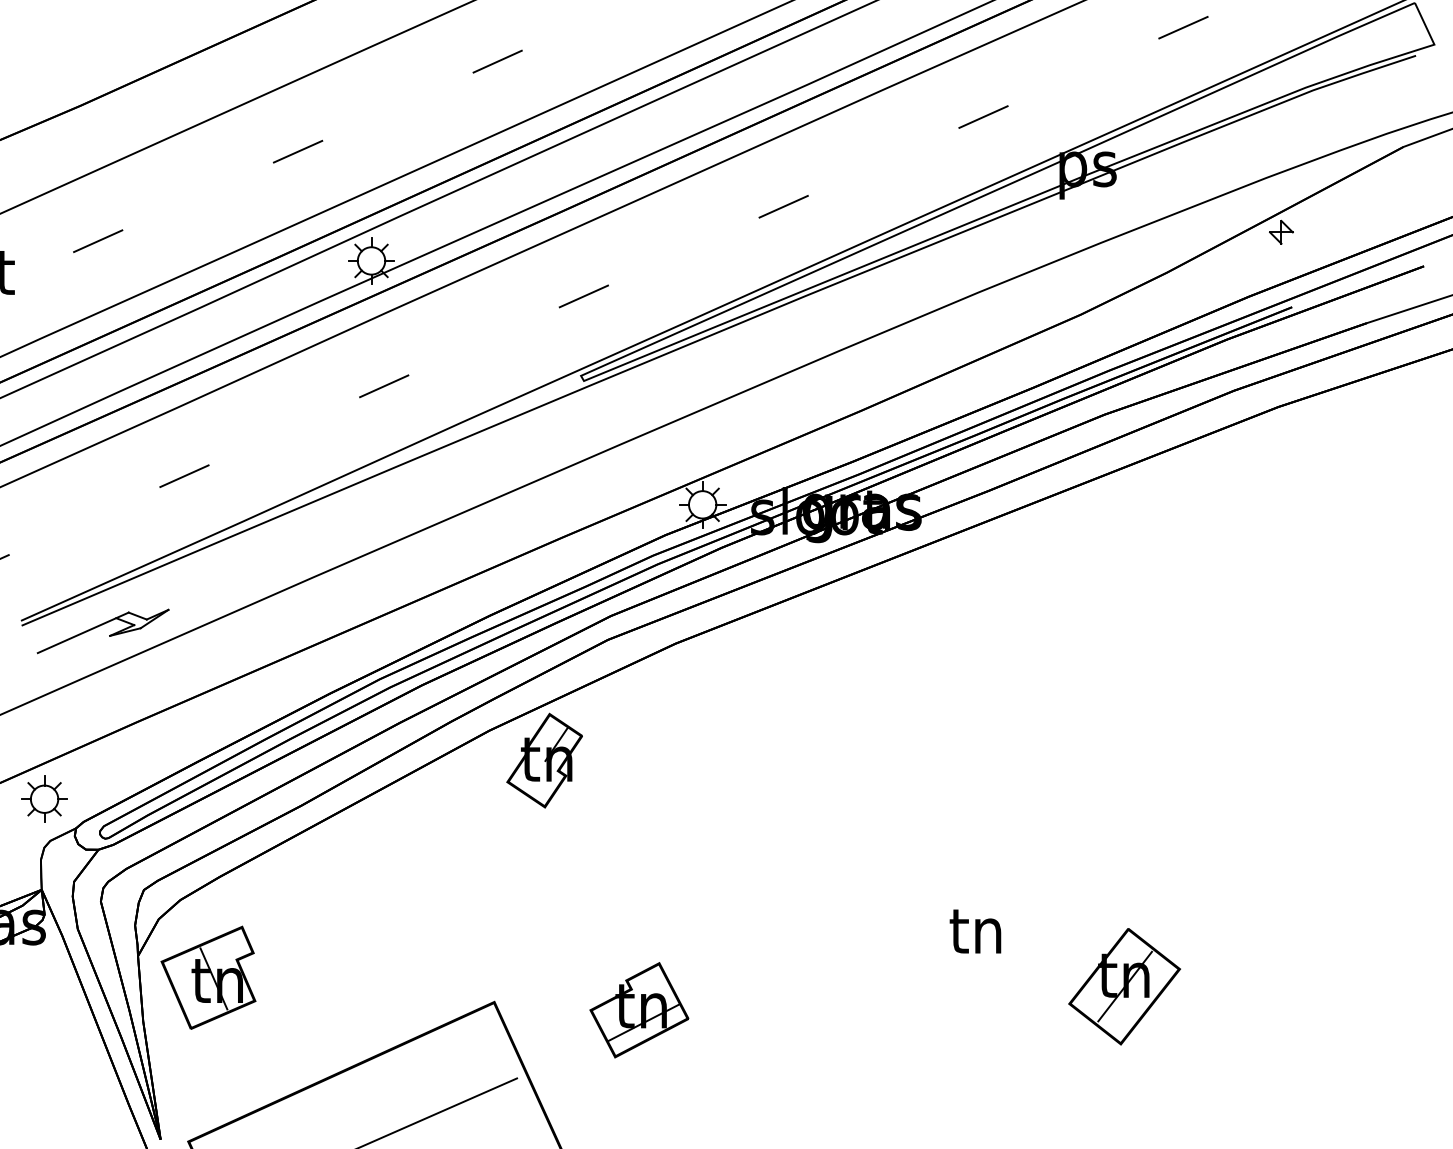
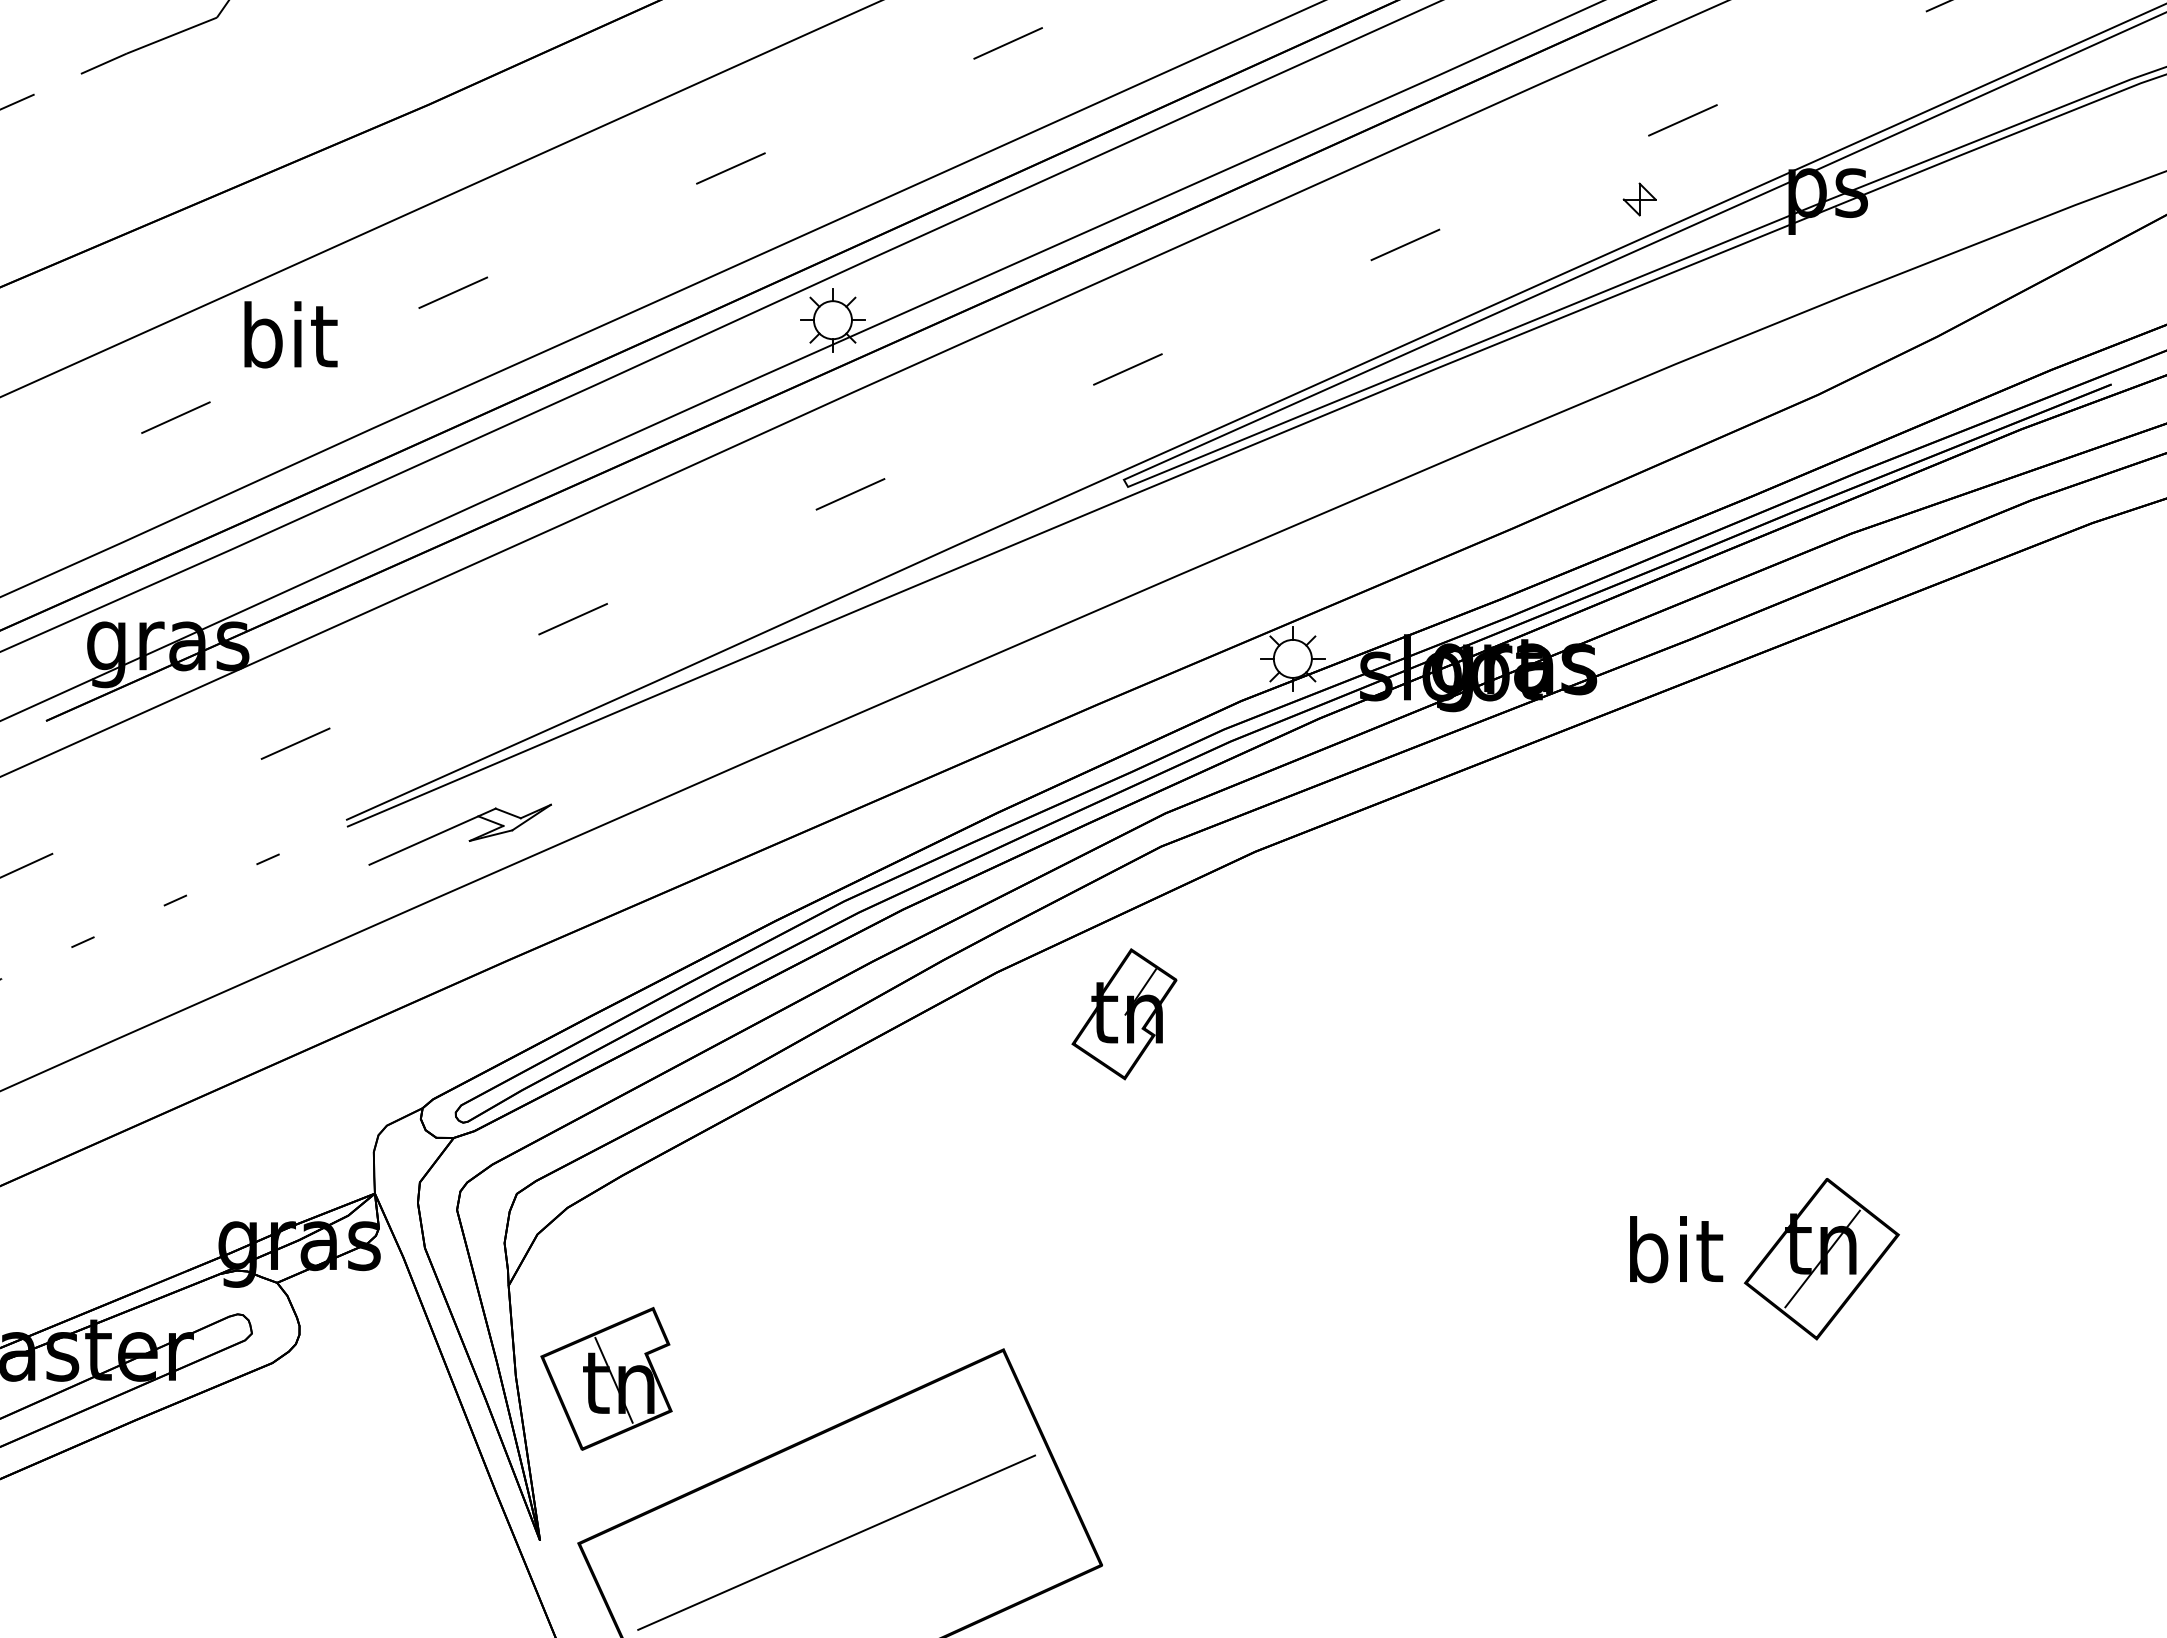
part: (1281, 232) -> (1639, 199), moved
part: (544, 760) -> (1124, 1014), moved
part: (44, 799) -> (378, 1067), removed
text: (978, 930) -> (1676, 1249), tn -> bit
part: (208, 977) -> (606, 1378), moved
part: (1124, 986) -> (1821, 1259), moved
part: (639, 1009) -> (1204, 1360), removed

